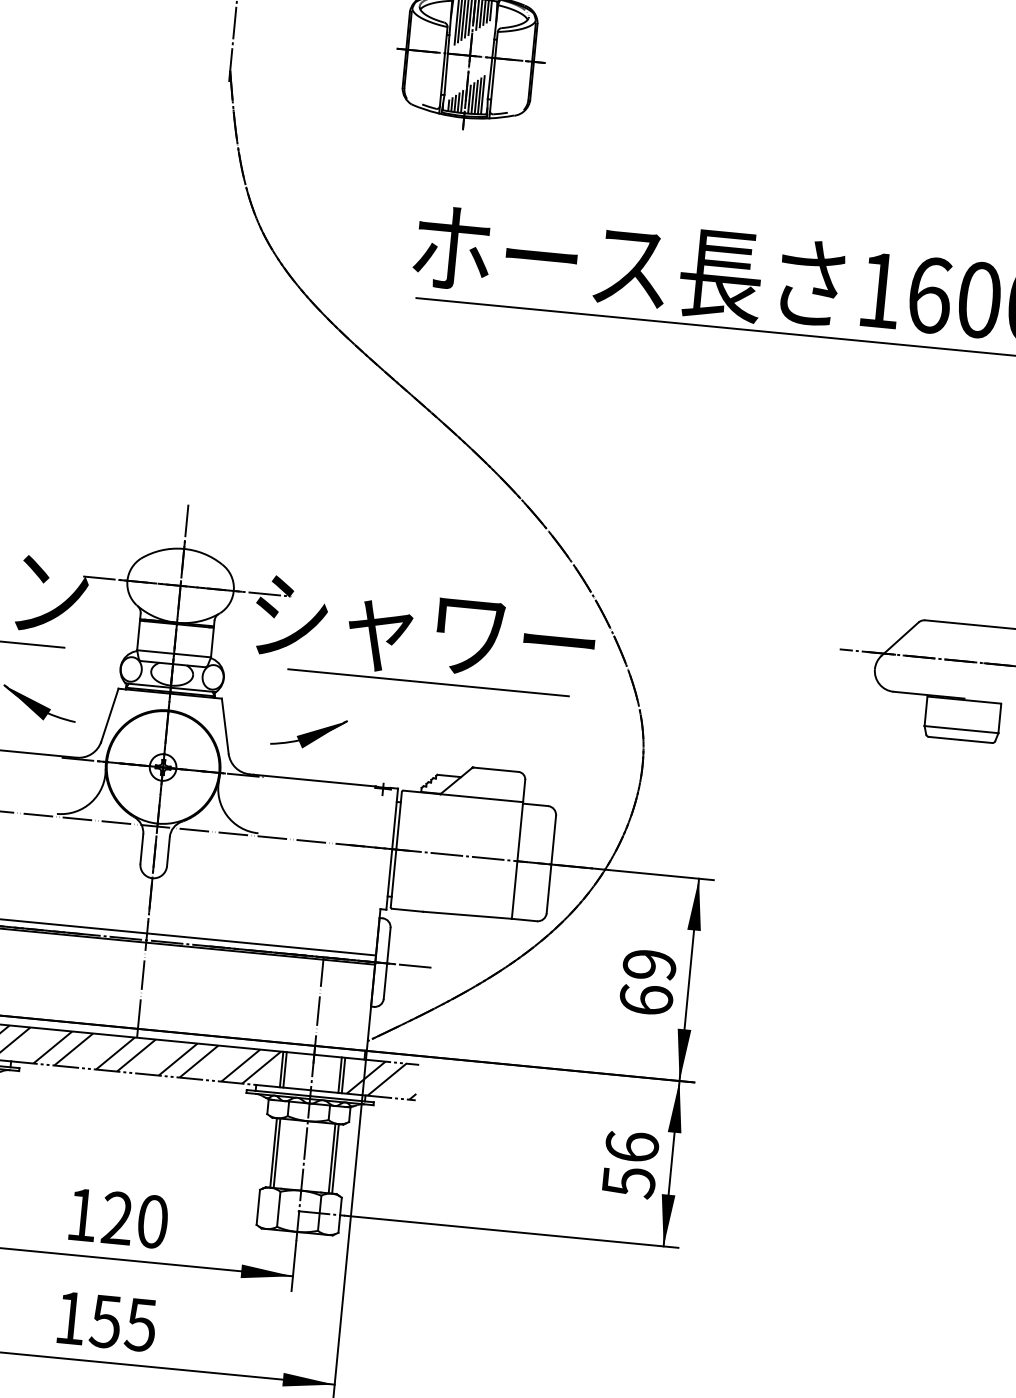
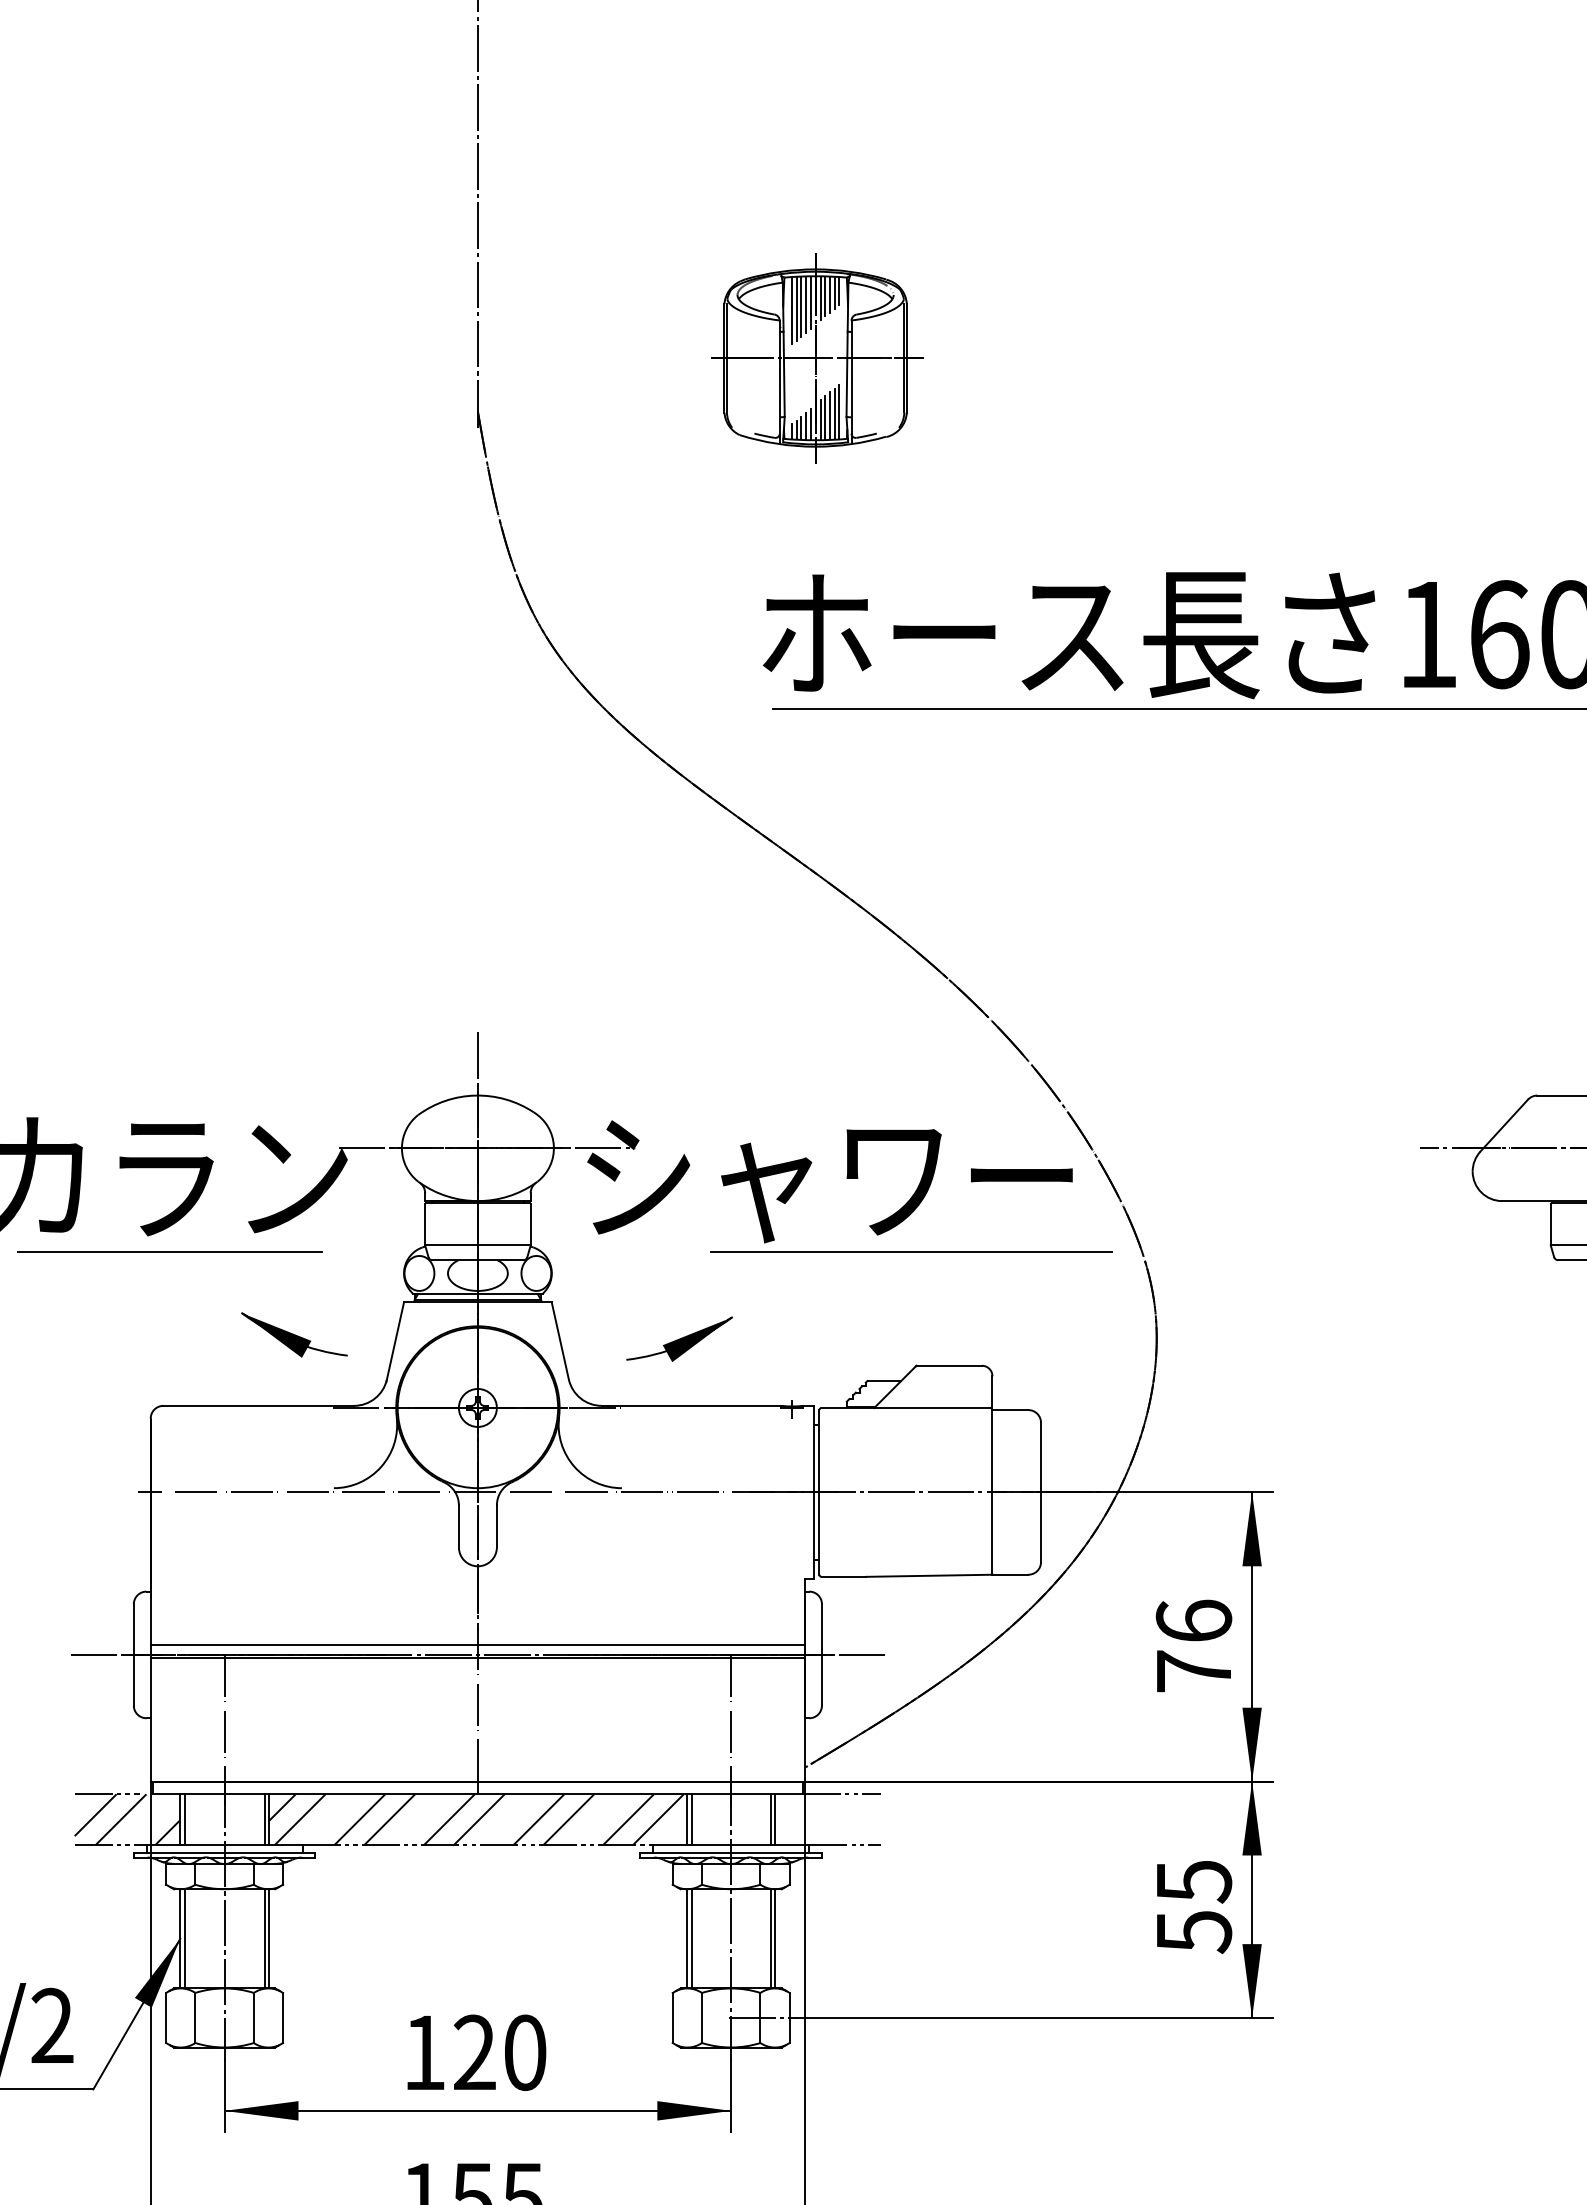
line: (428, 682) -> (911, 1251), moved
text: (647, 981) -> (1193, 1645), 69 -> 76
hatch: (382, 1079) -> (831, 1819), removed
text: (631, 1146) -> (1193, 1881), 56 -> 55

